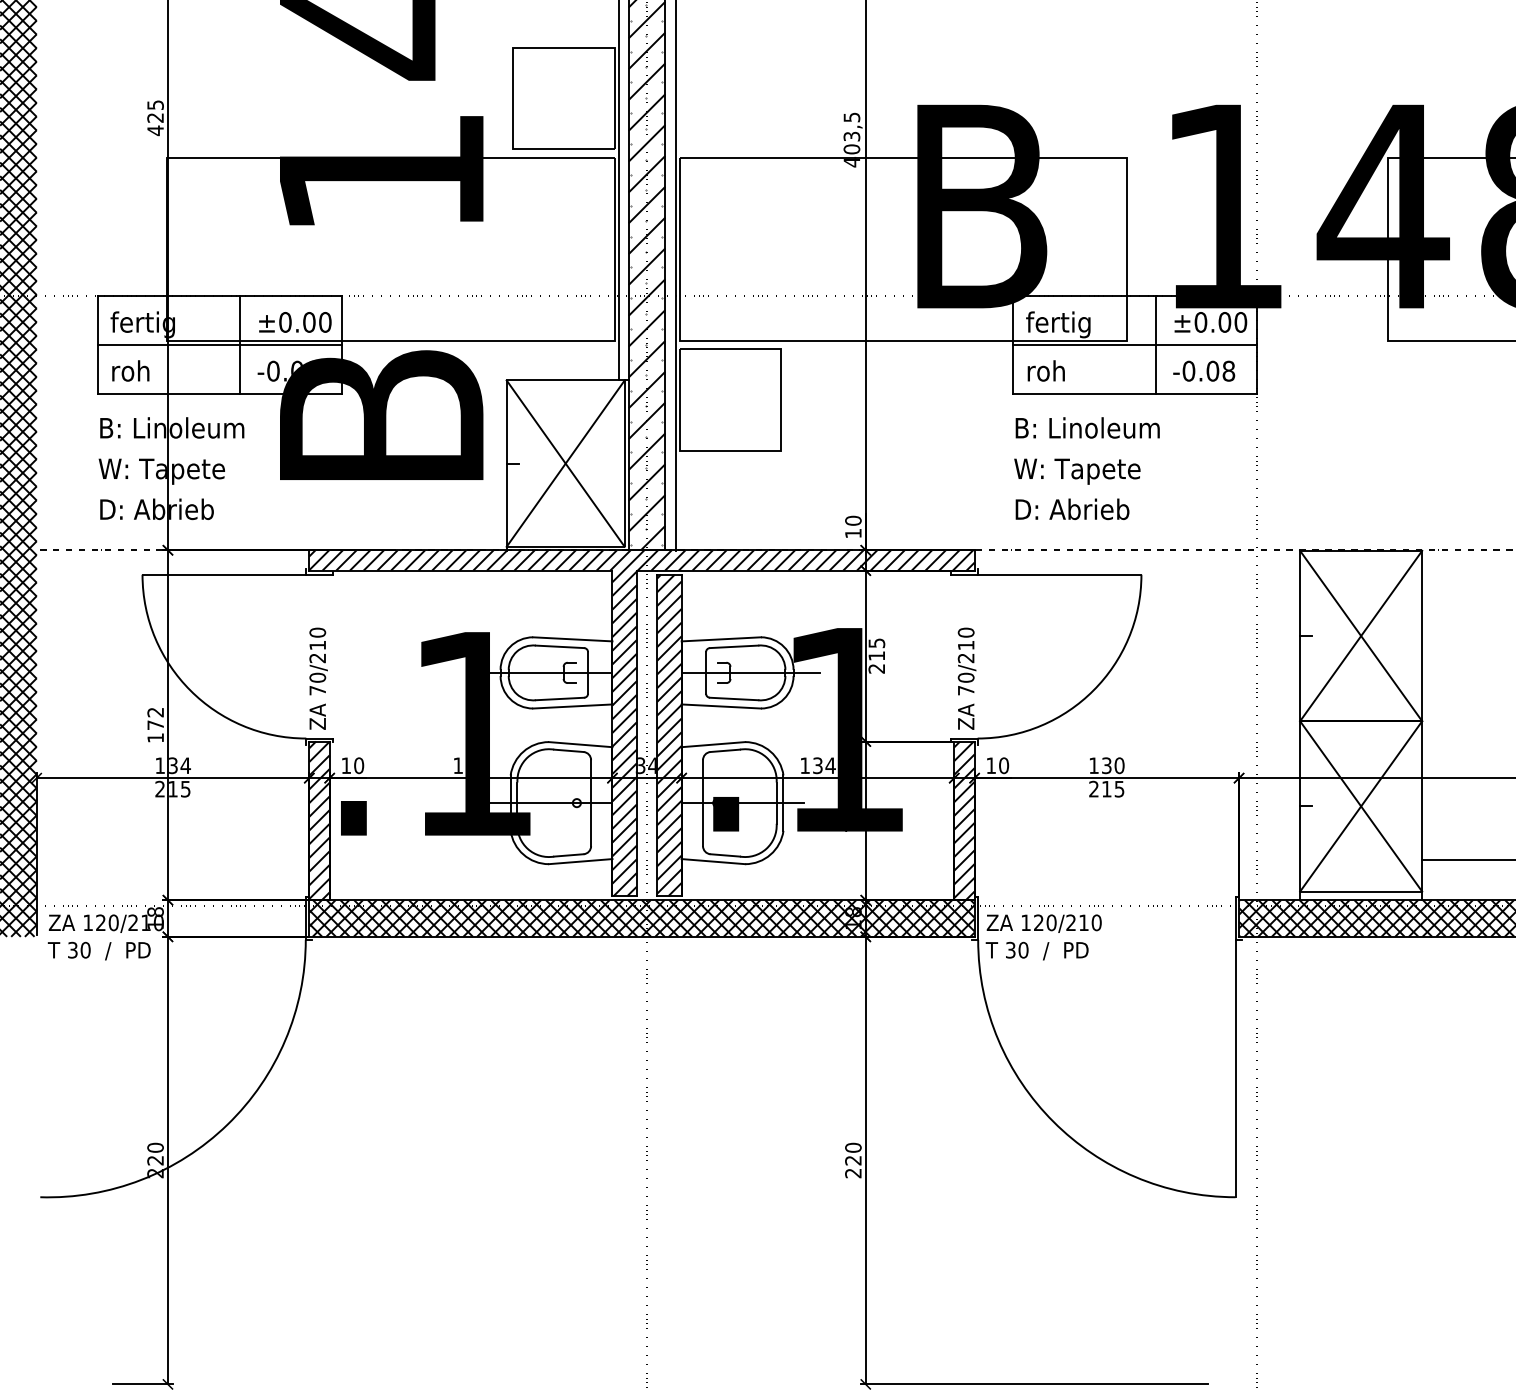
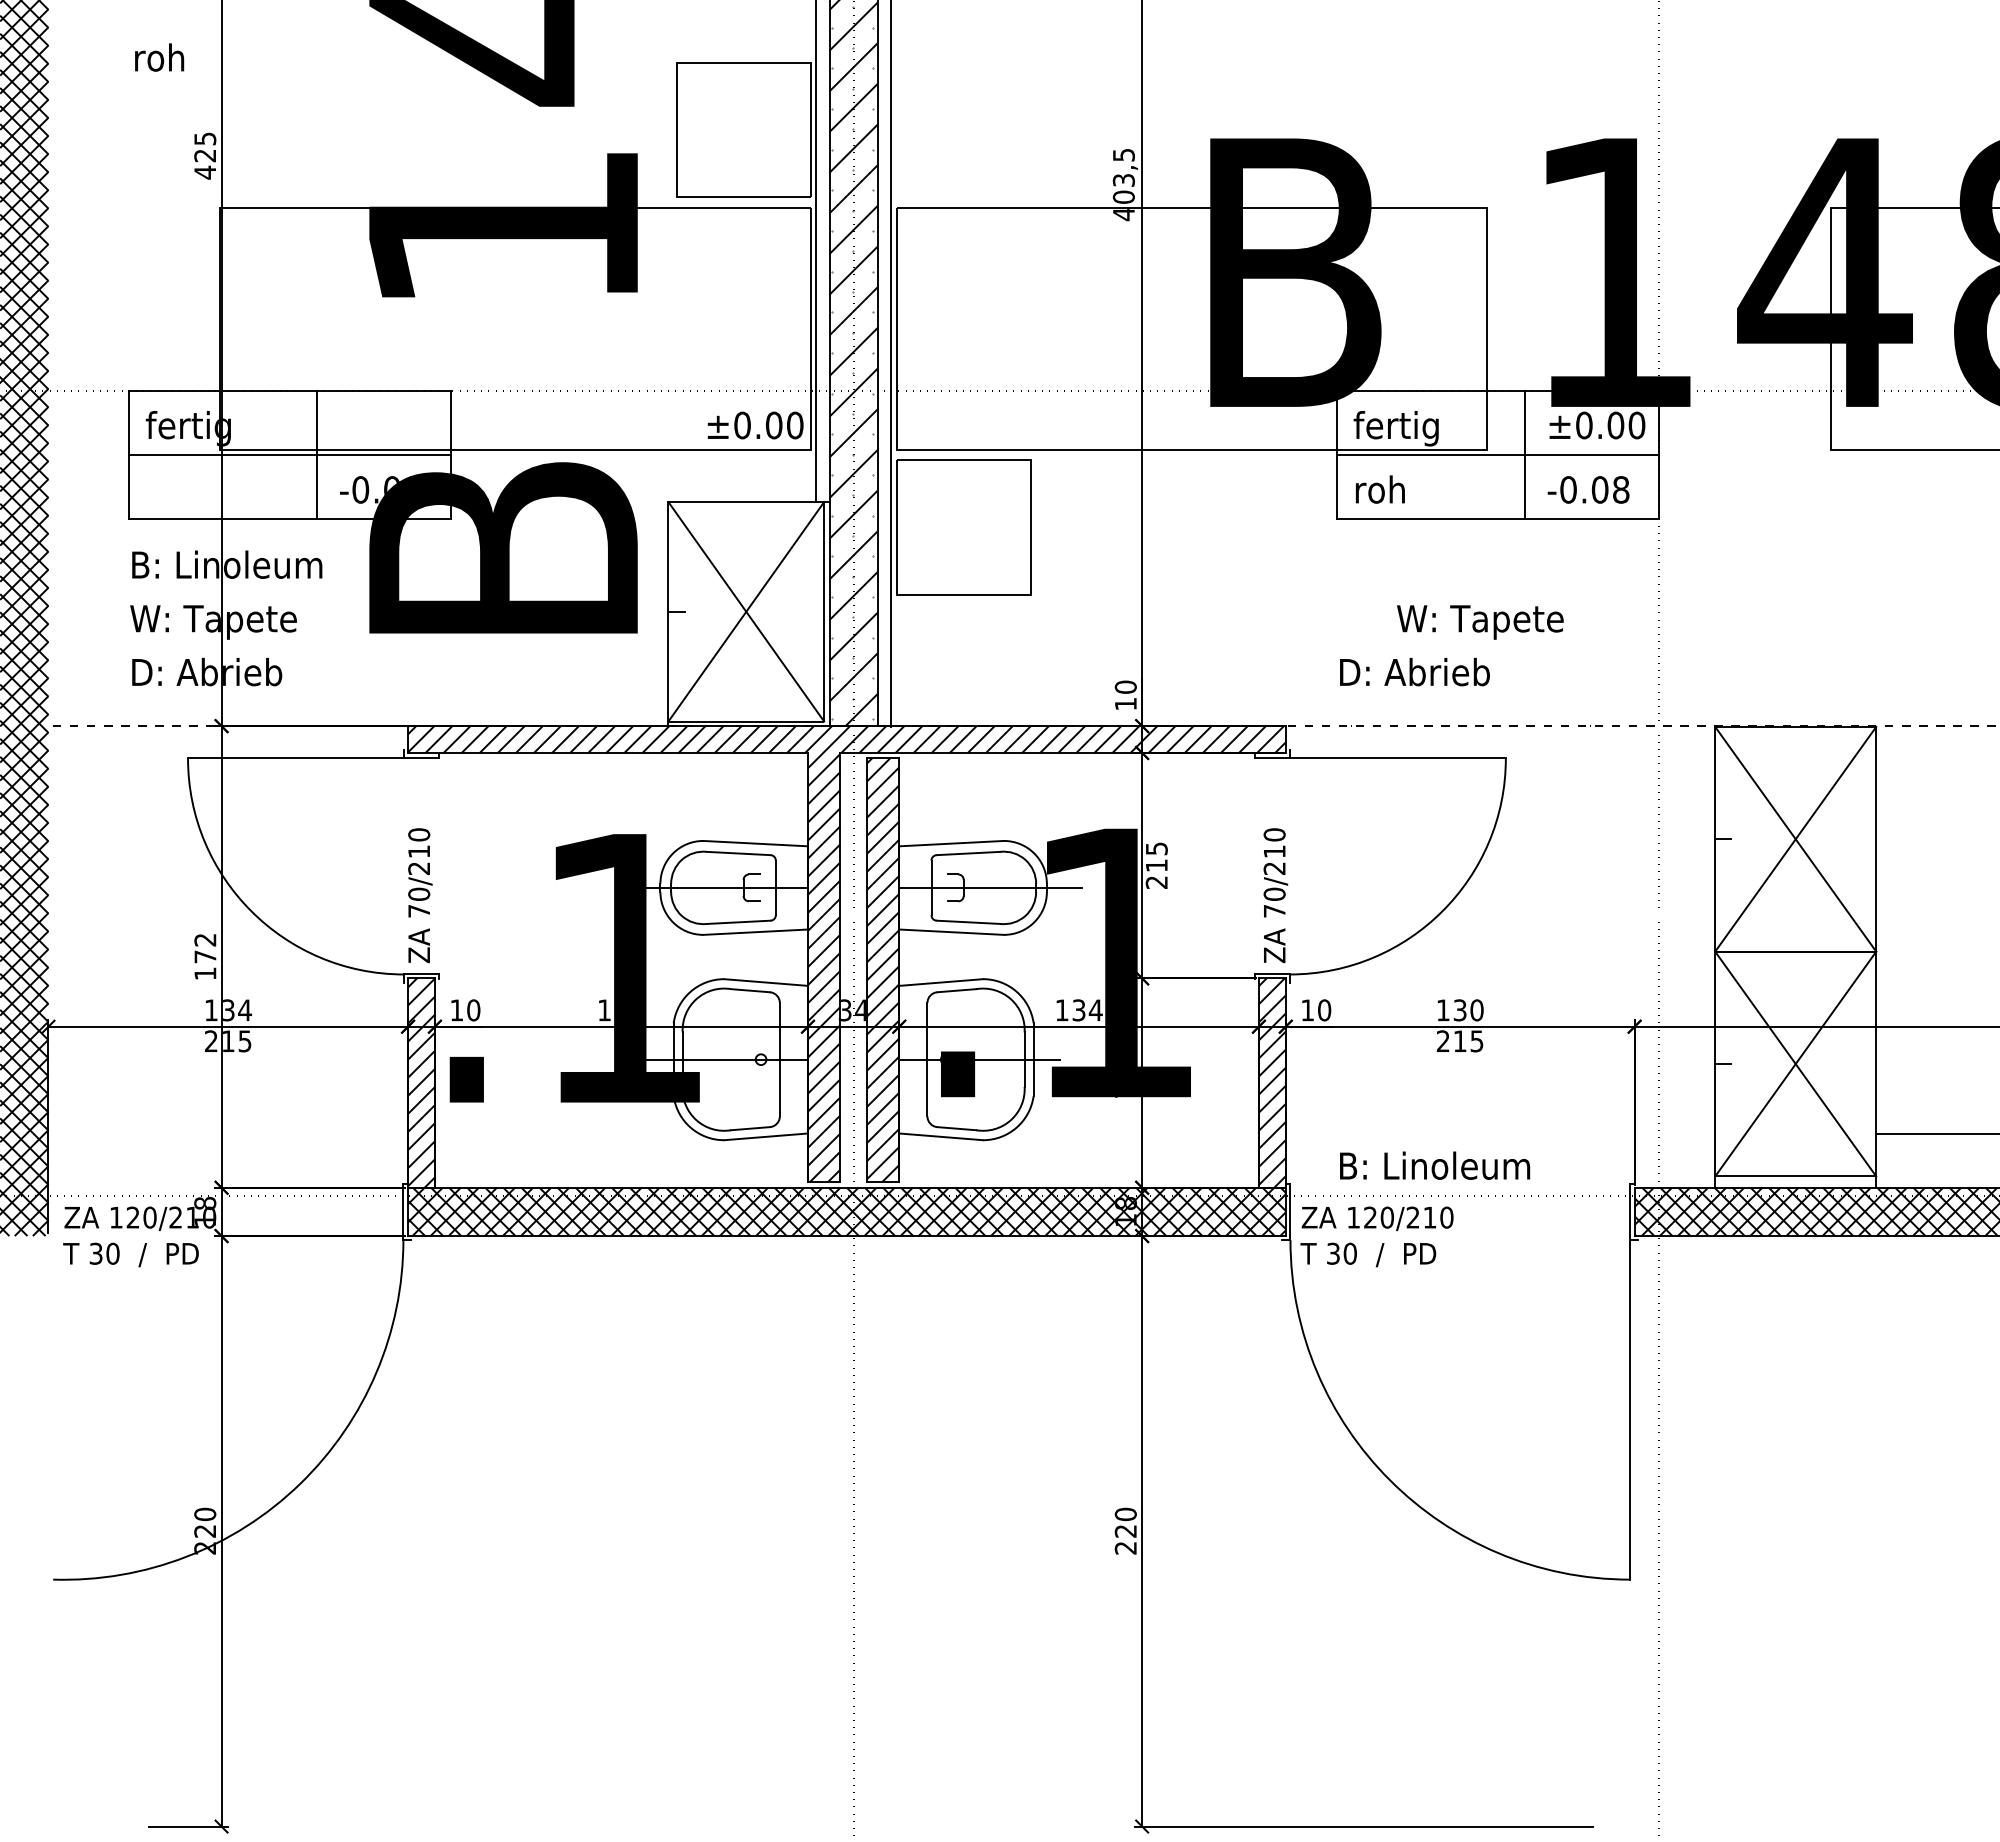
text: (295, 322) -> (755, 425), moved
text: (130, 370) -> (159, 57), moved
text: (1088, 427) -> (1435, 1165), moved
text: (1077, 471) -> (1480, 622), moved

